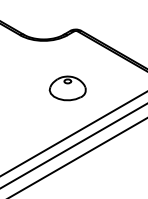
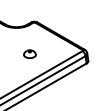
part: (67, 86) -> (29, 53), size x0.6

